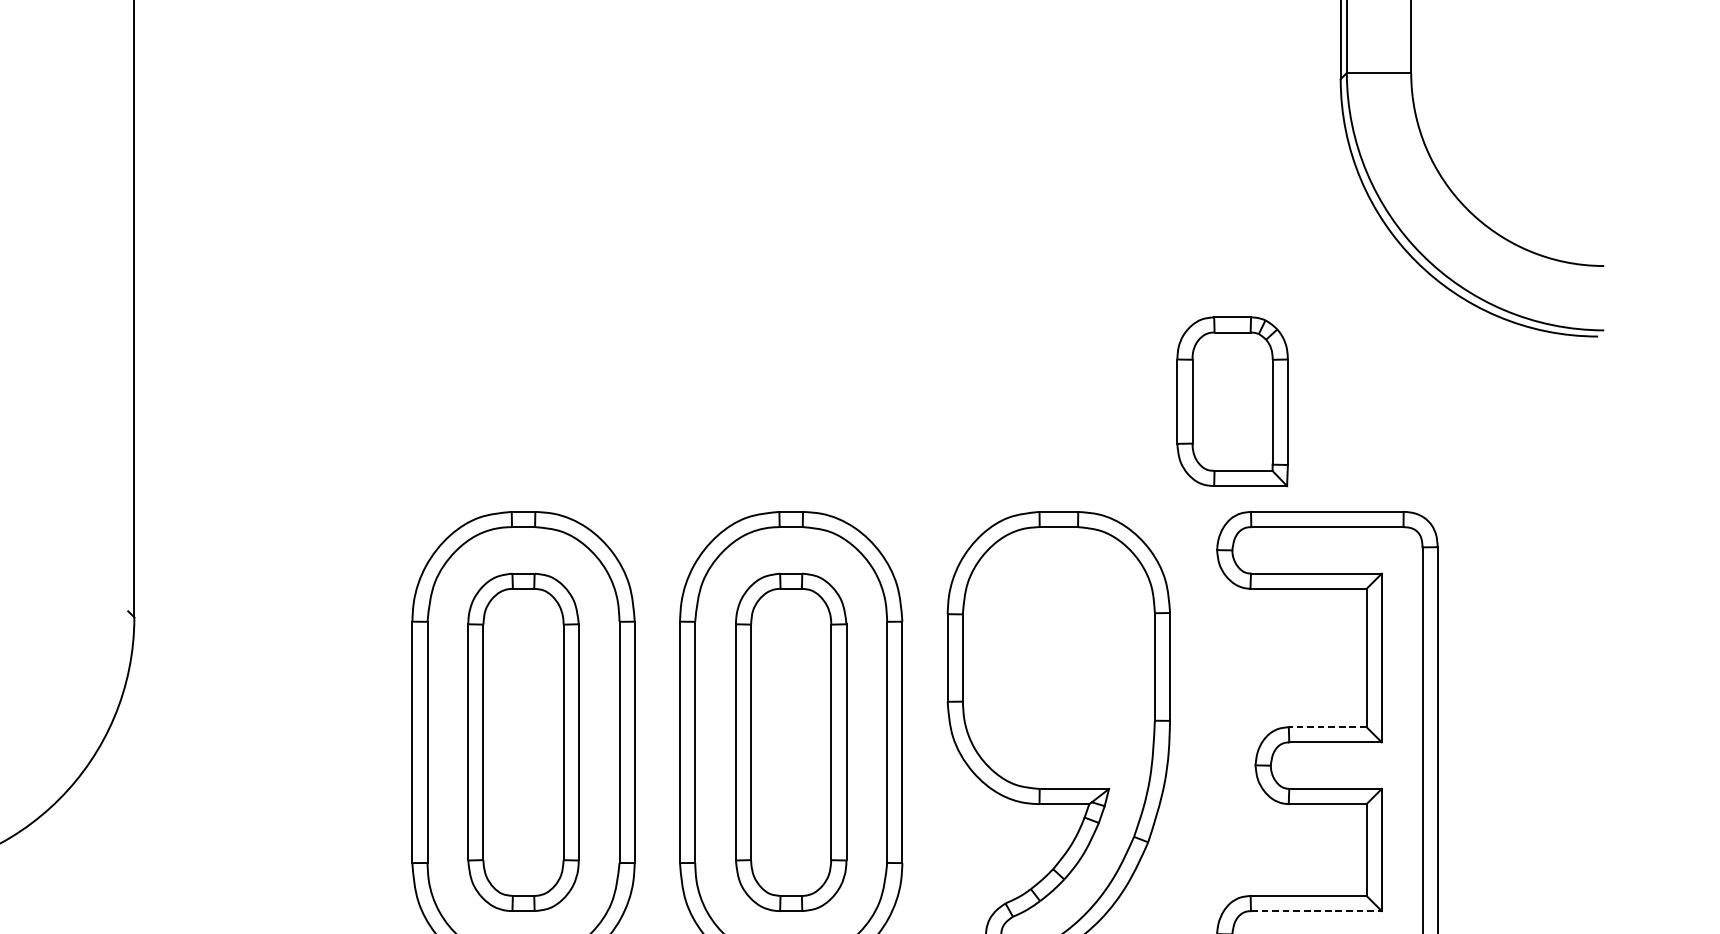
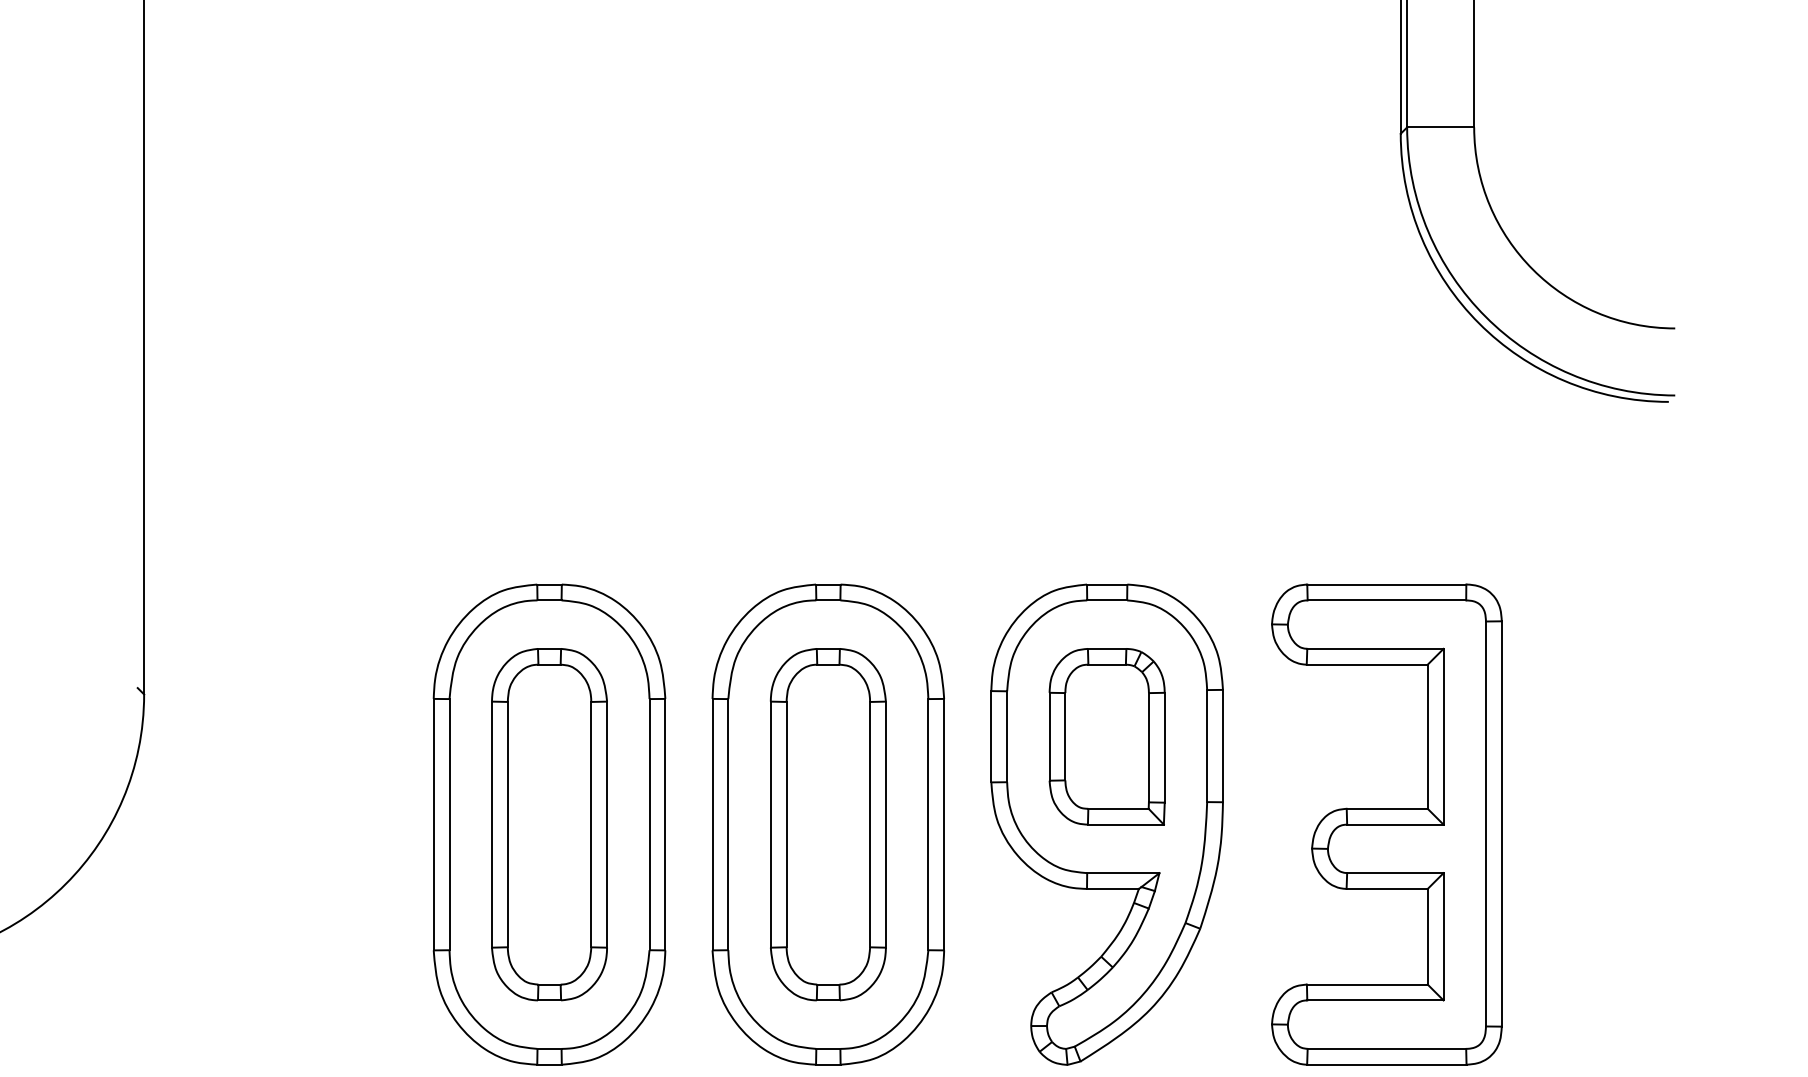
part: (1231, 401) -> (1106, 736), moved
line: (1327, 726) -> (1387, 808), dashed -> solid
line: (1316, 911) -> (1375, 1000), dashed -> solid

